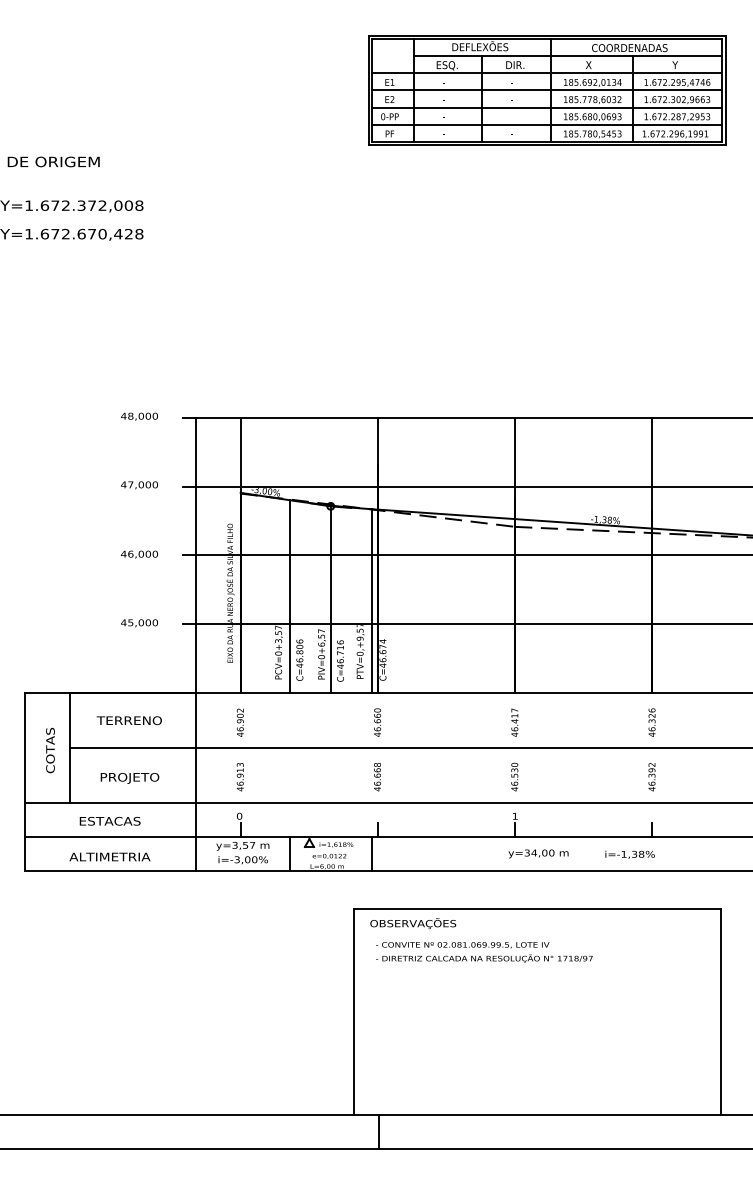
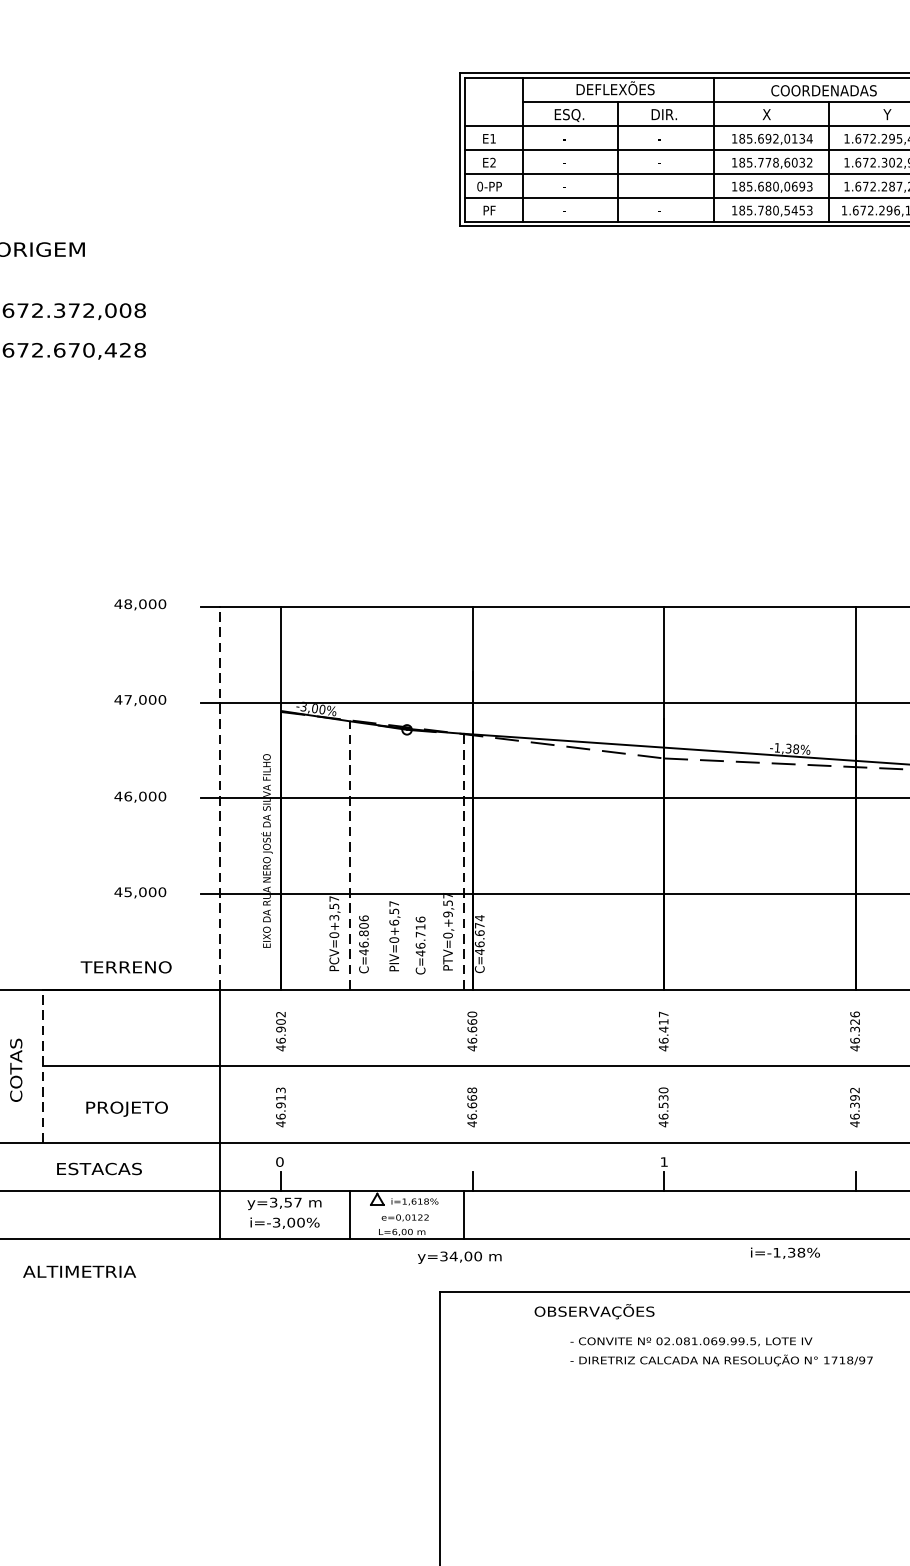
line: (196, 555) -> (219, 798), solid -> dashed
line: (289, 595) -> (349, 854), solid -> dashed
line: (330, 599) -> (406, 859), removed
line: (371, 600) -> (463, 861), solid -> dashed
text: (128, 720) -> (125, 967), moved
line: (69, 747) -> (42, 1066), solid -> dashed
text: (538, 853) -> (459, 1257), moved
text: (629, 854) -> (784, 1252), moved
text: (109, 856) -> (78, 1271), moved
text: (413, 923) -> (594, 1311), moved
text: (484, 952) -> (721, 1351), moved

